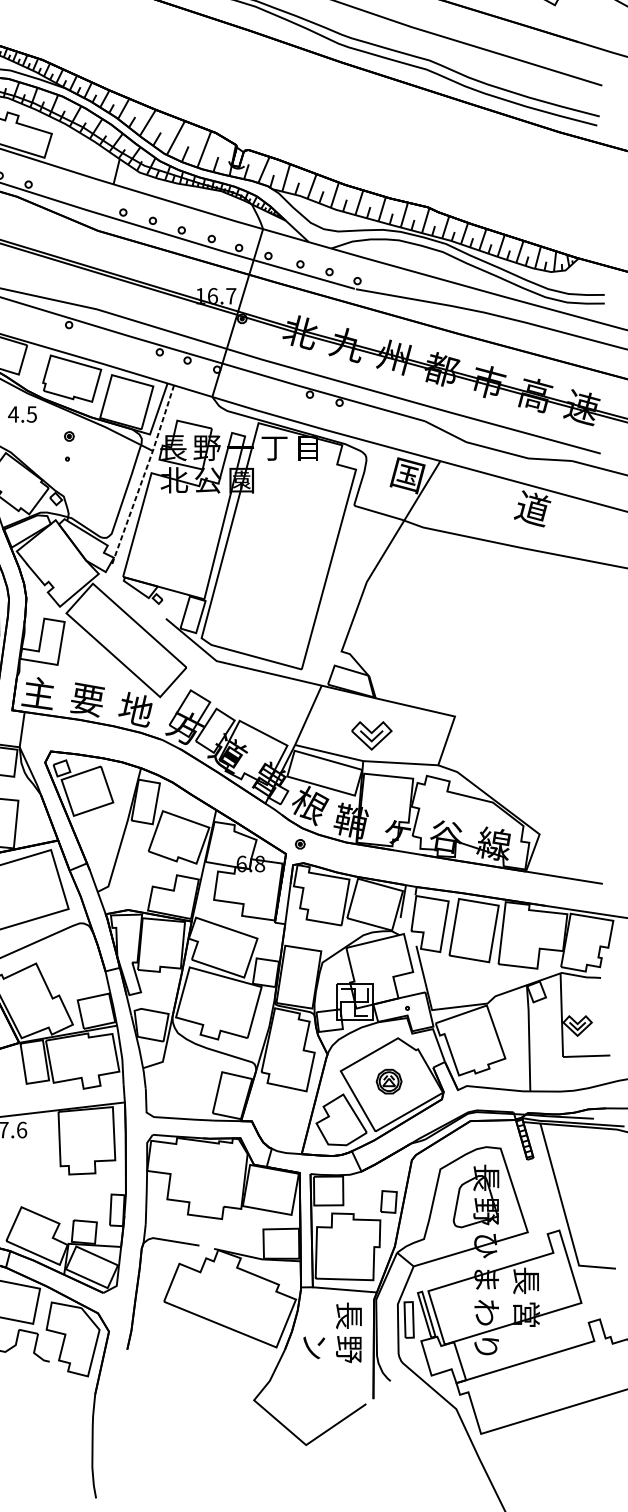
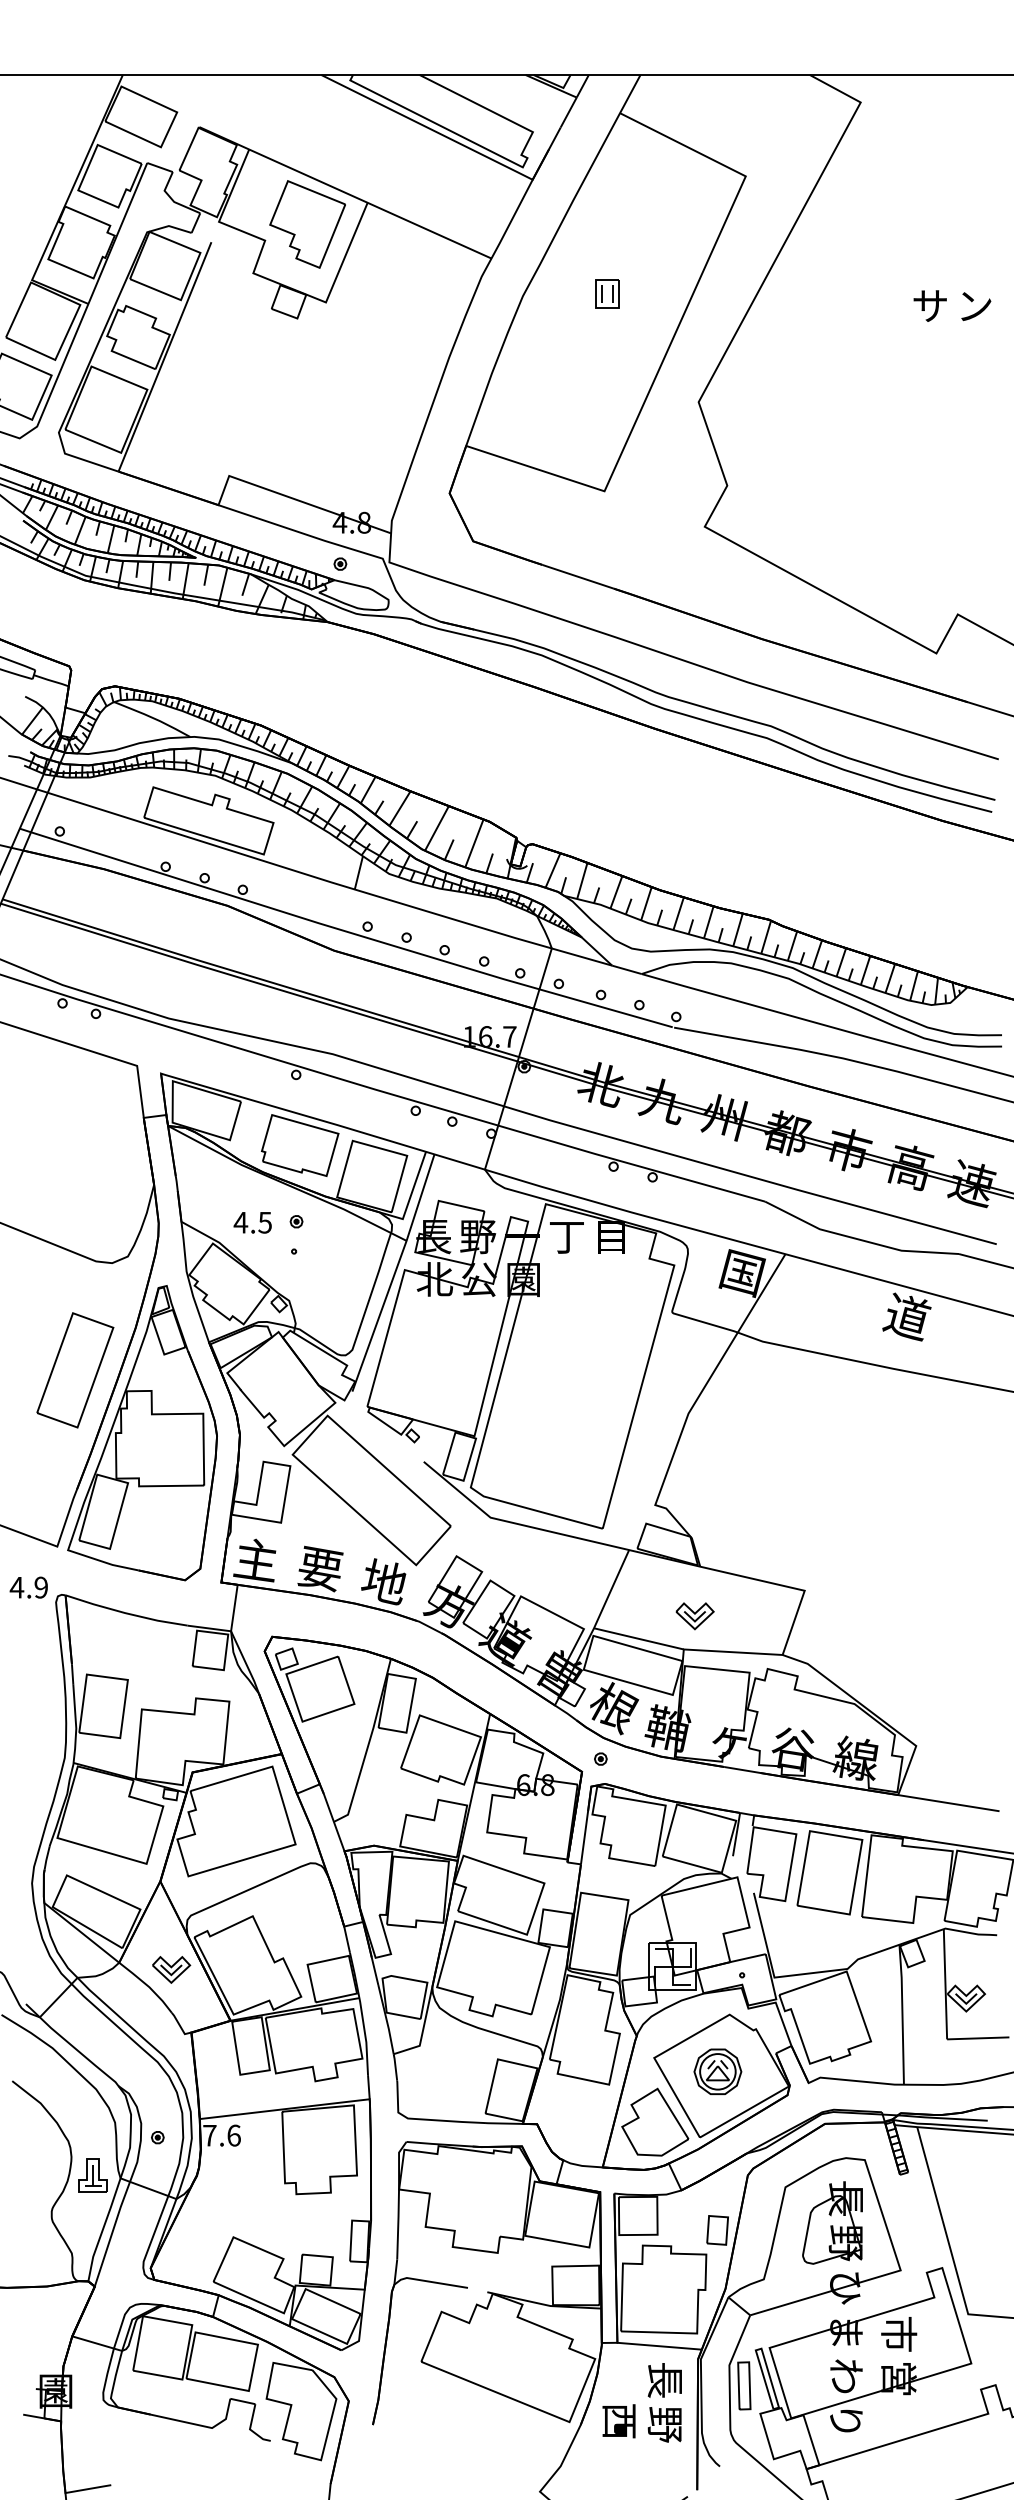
text: (22, 414) -> (252, 1222), moved
line: (143, 475) -> (394, 1273), dashed -> solid
part: (371, 736) -> (694, 1616), size x0.71
part: (388, 1081) -> (717, 2071), size x1.43
text: (526, 1280) -> (899, 2333), 長 -> 市
text: (313, 1347) -> (618, 2421), ン -> 西

